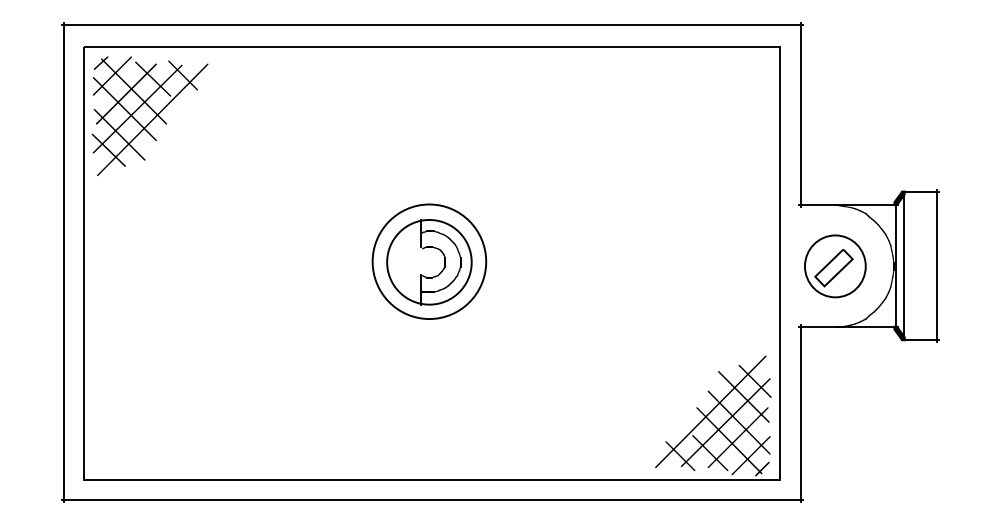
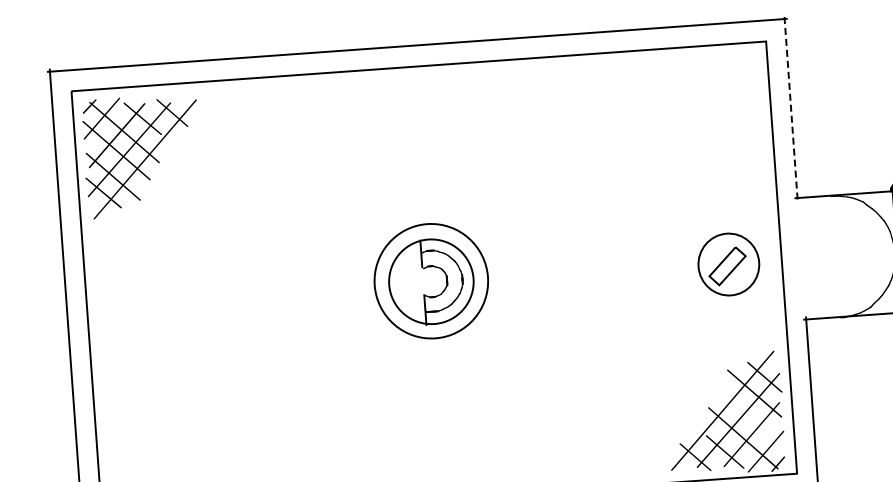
line: (800, 115) -> (791, 108), solid -> dashed
part: (835, 266) -> (728, 264), moved
fill: (738, 422) -> (751, 419), removed

